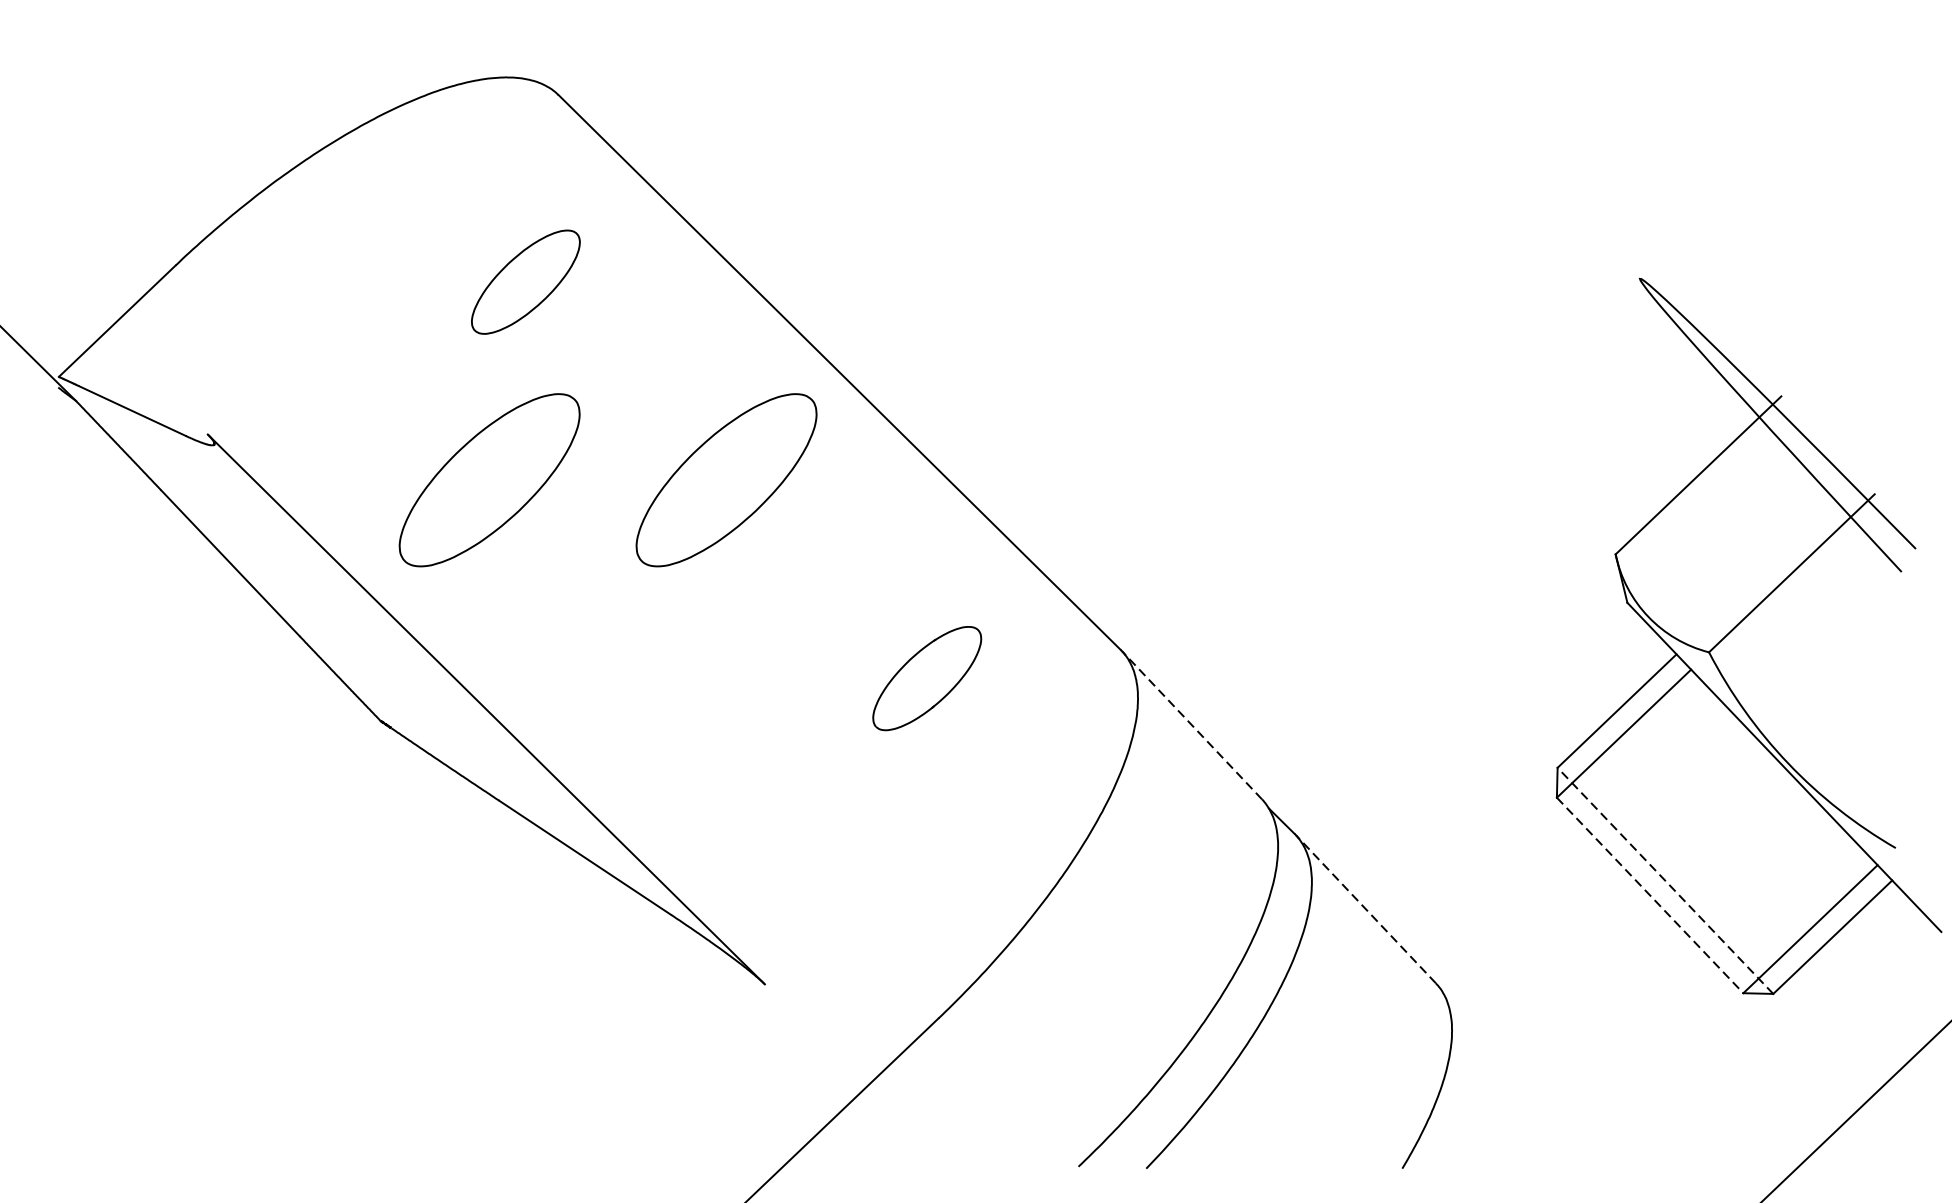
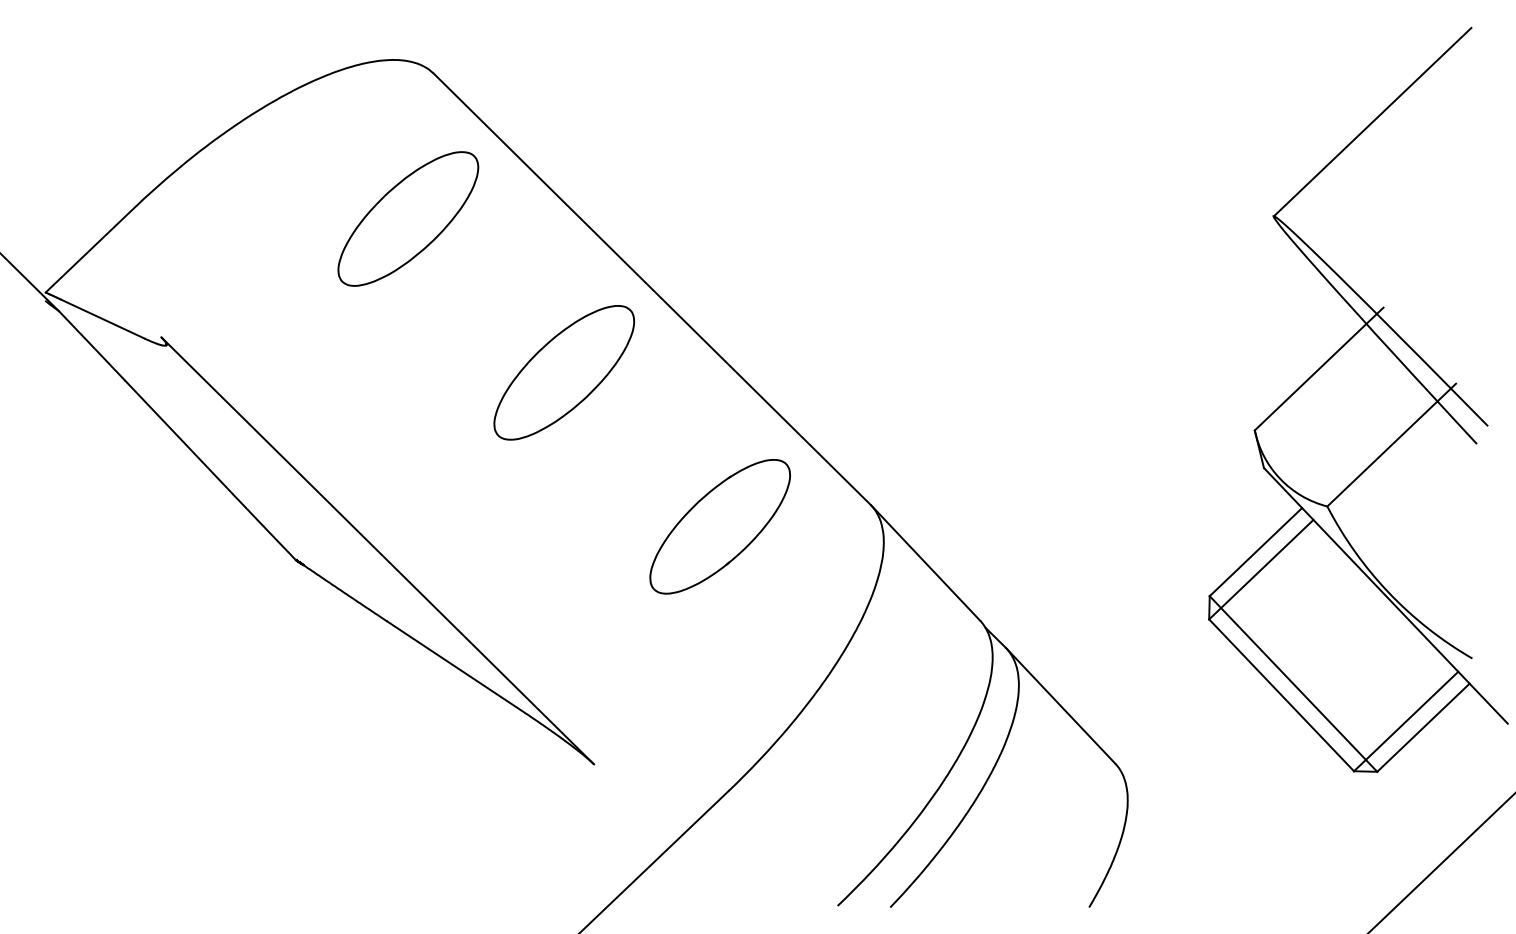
line: (1767, 156) -> (1372, 121), added
part: (526, 281) -> (408, 218), size x1.67
part: (489, 479) -> (380, 372), removed
part: (926, 678) -> (719, 526), size x1.67
line: (1191, 724) -> (925, 562), dashed -> solid
line: (1665, 880) -> (1293, 683), dashed -> solid
line: (1650, 895) -> (1281, 695), dashed -> solid
line: (1365, 908) -> (1060, 705), dashed -> solid

